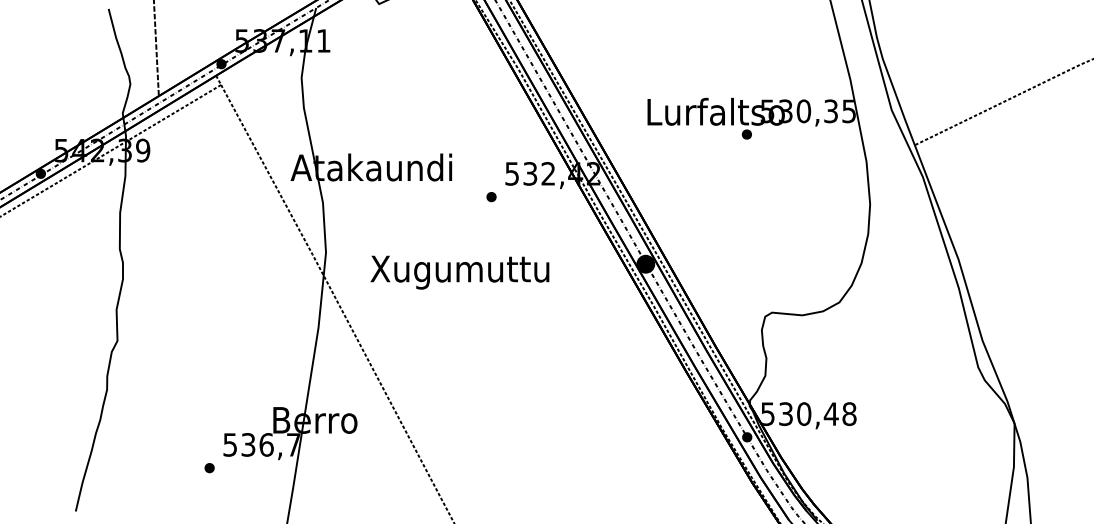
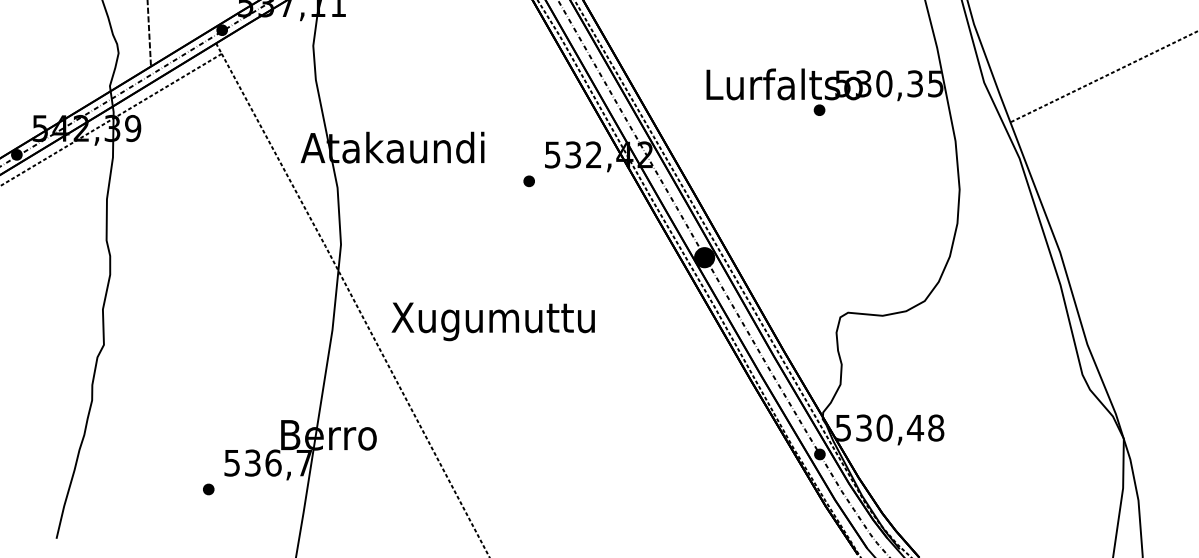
text: (459, 272) -> (492, 321), moved

